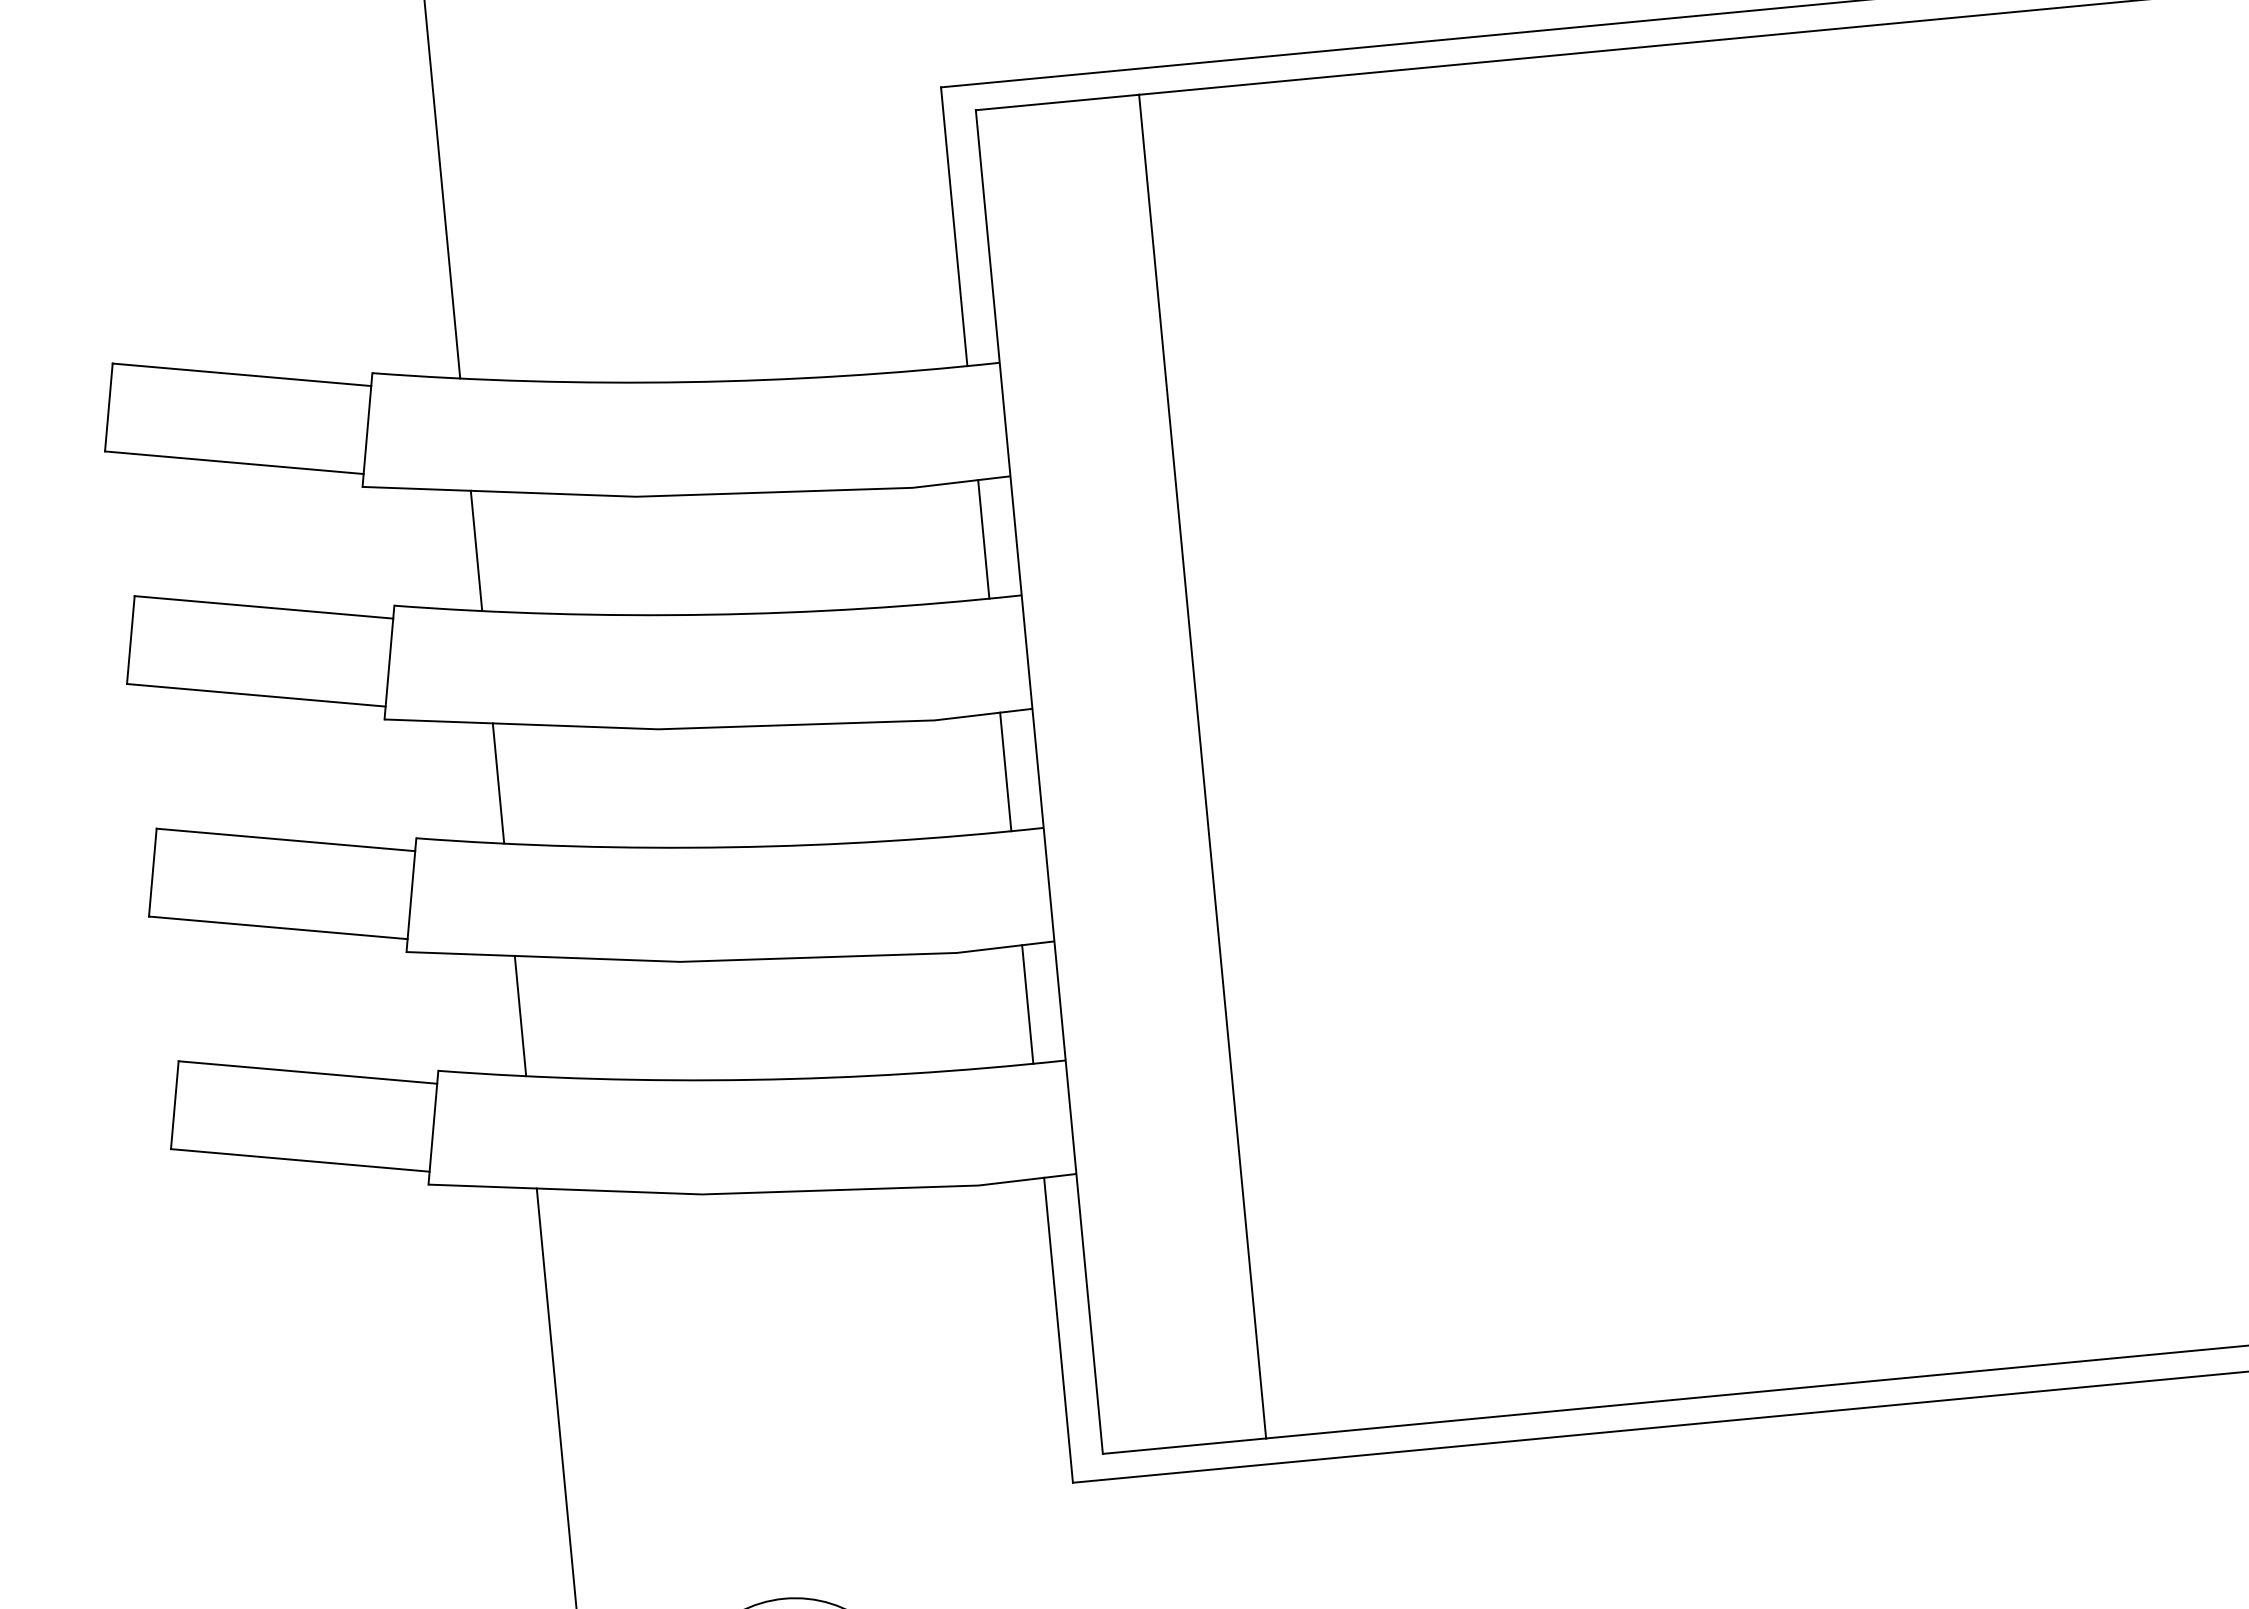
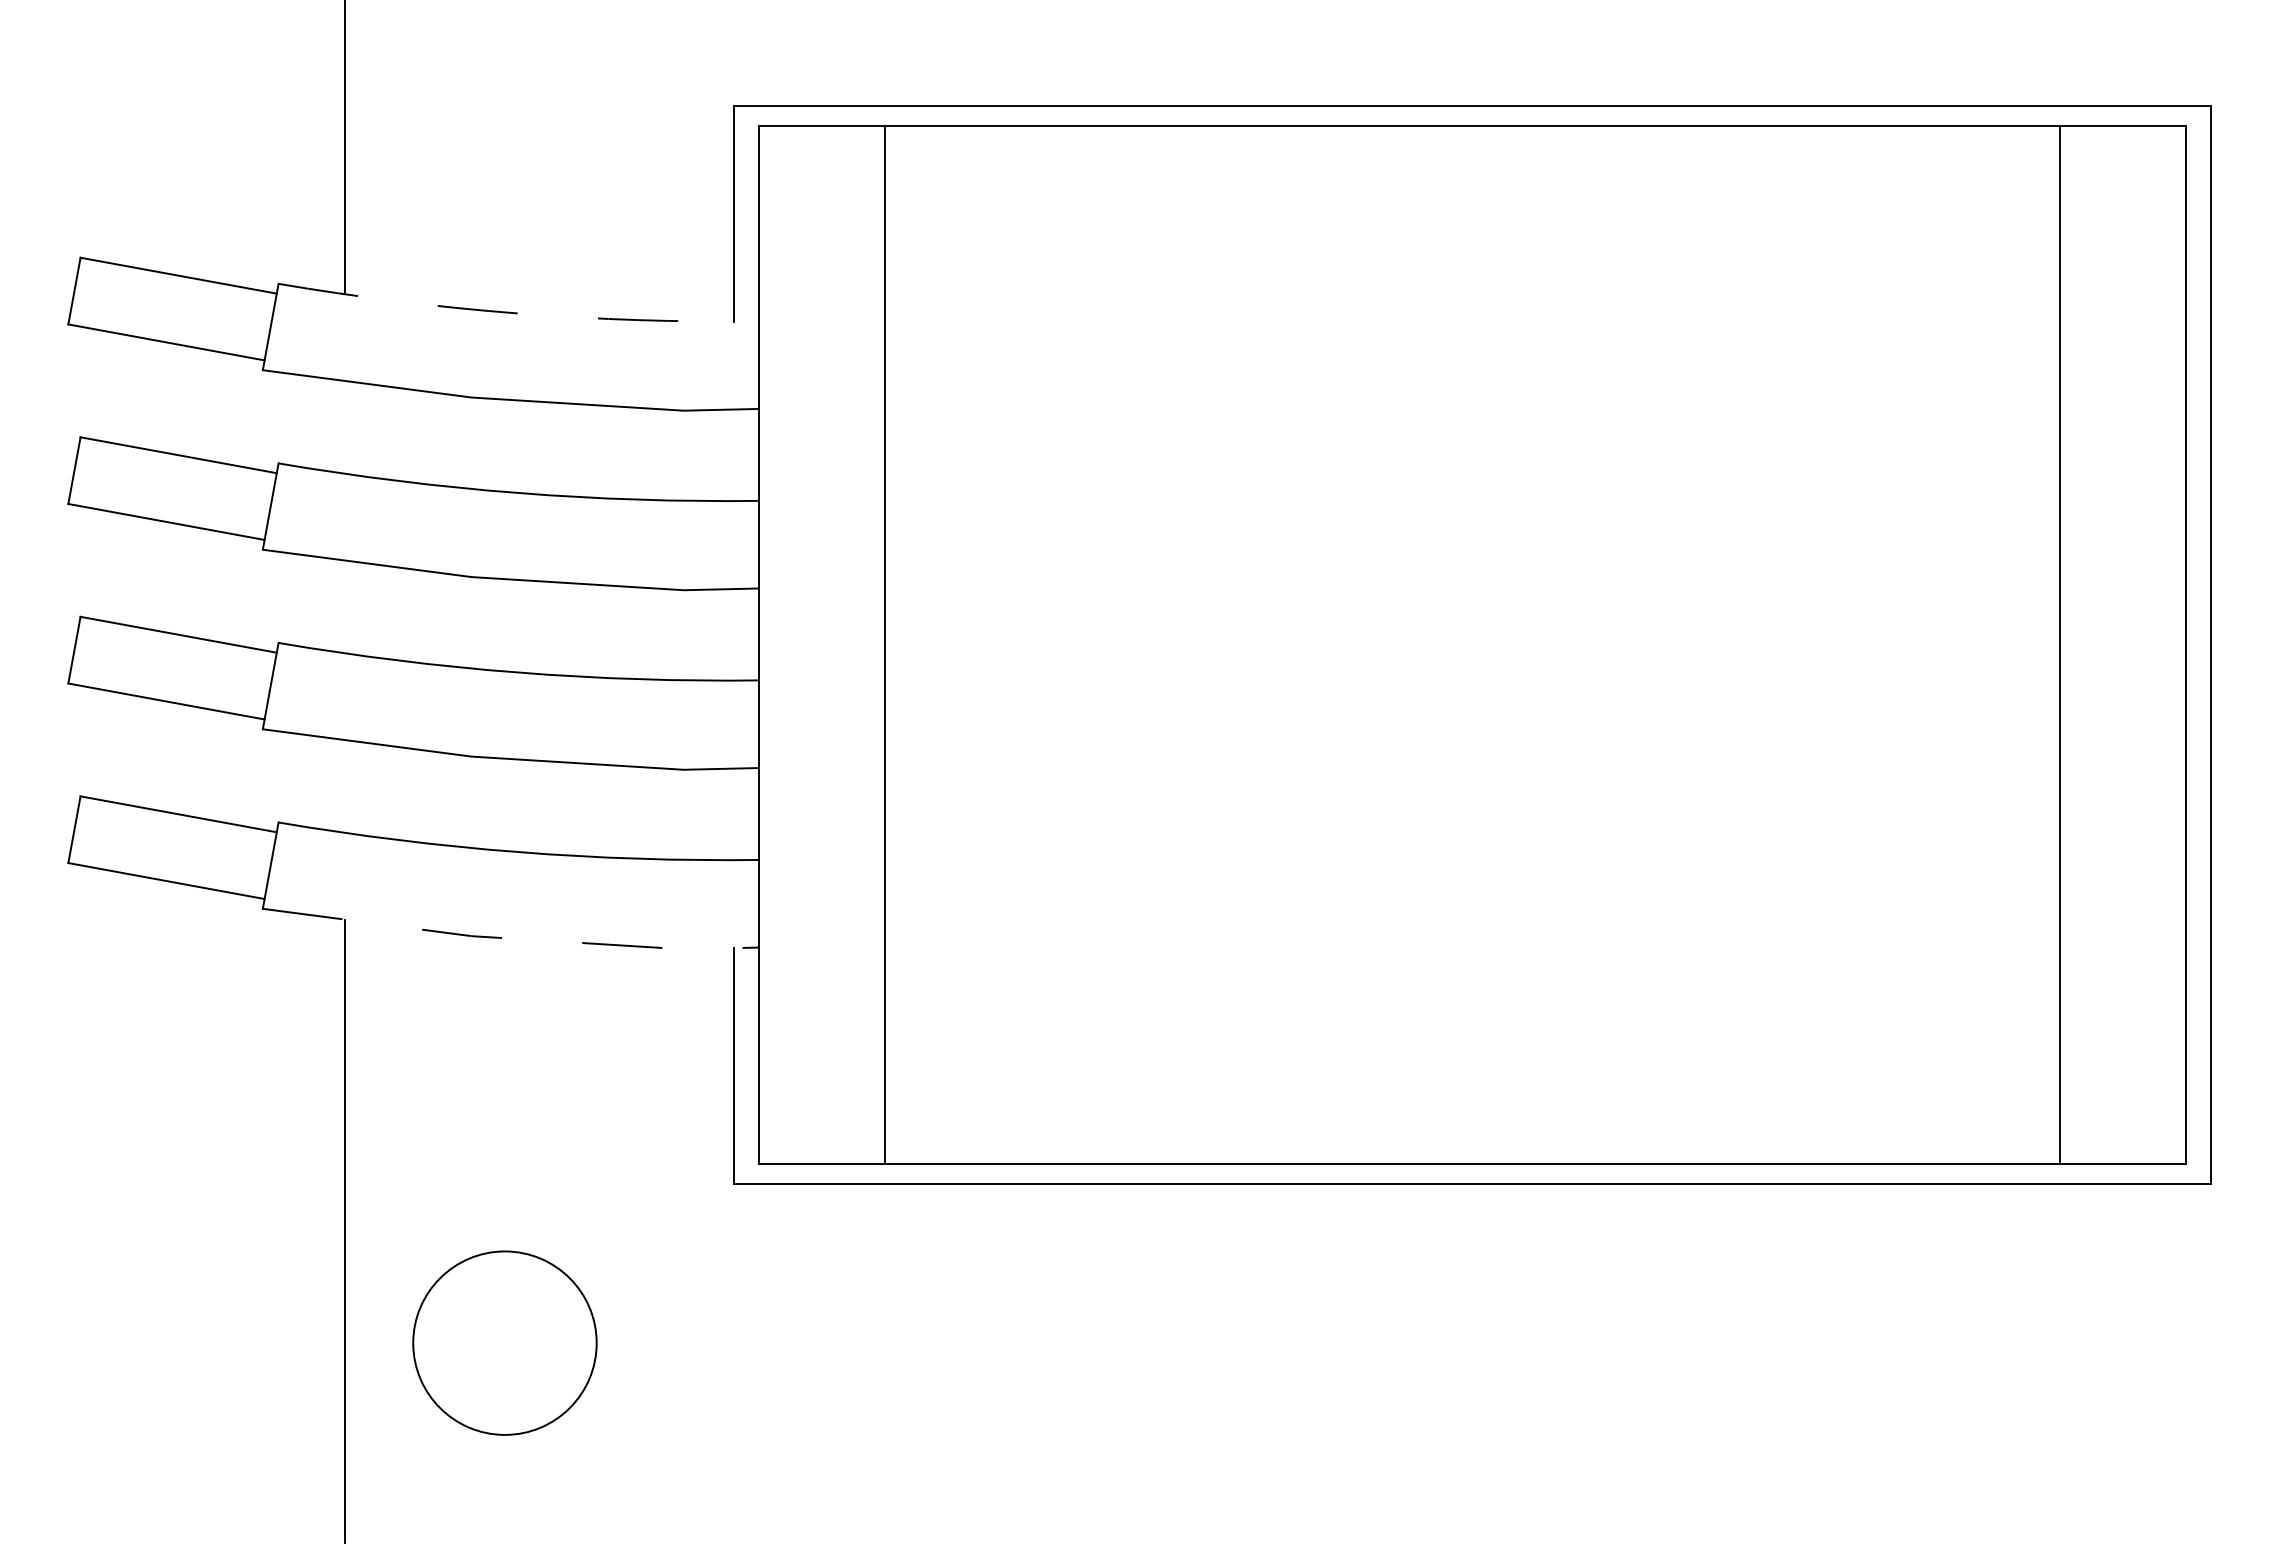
arc: (686, 382) -> (518, 313), solid -> dashed
line: (983, 539) -> (734, 455), removed
line: (476, 549) -> (345, 426), removed
line: (1005, 771) -> (734, 634), removed
line: (498, 782) -> (345, 606), removed
line: (1027, 1004) -> (734, 814), removed
line: (520, 1016) -> (345, 786), removed
line: (752, 1192) -> (510, 938), solid -> dashed

